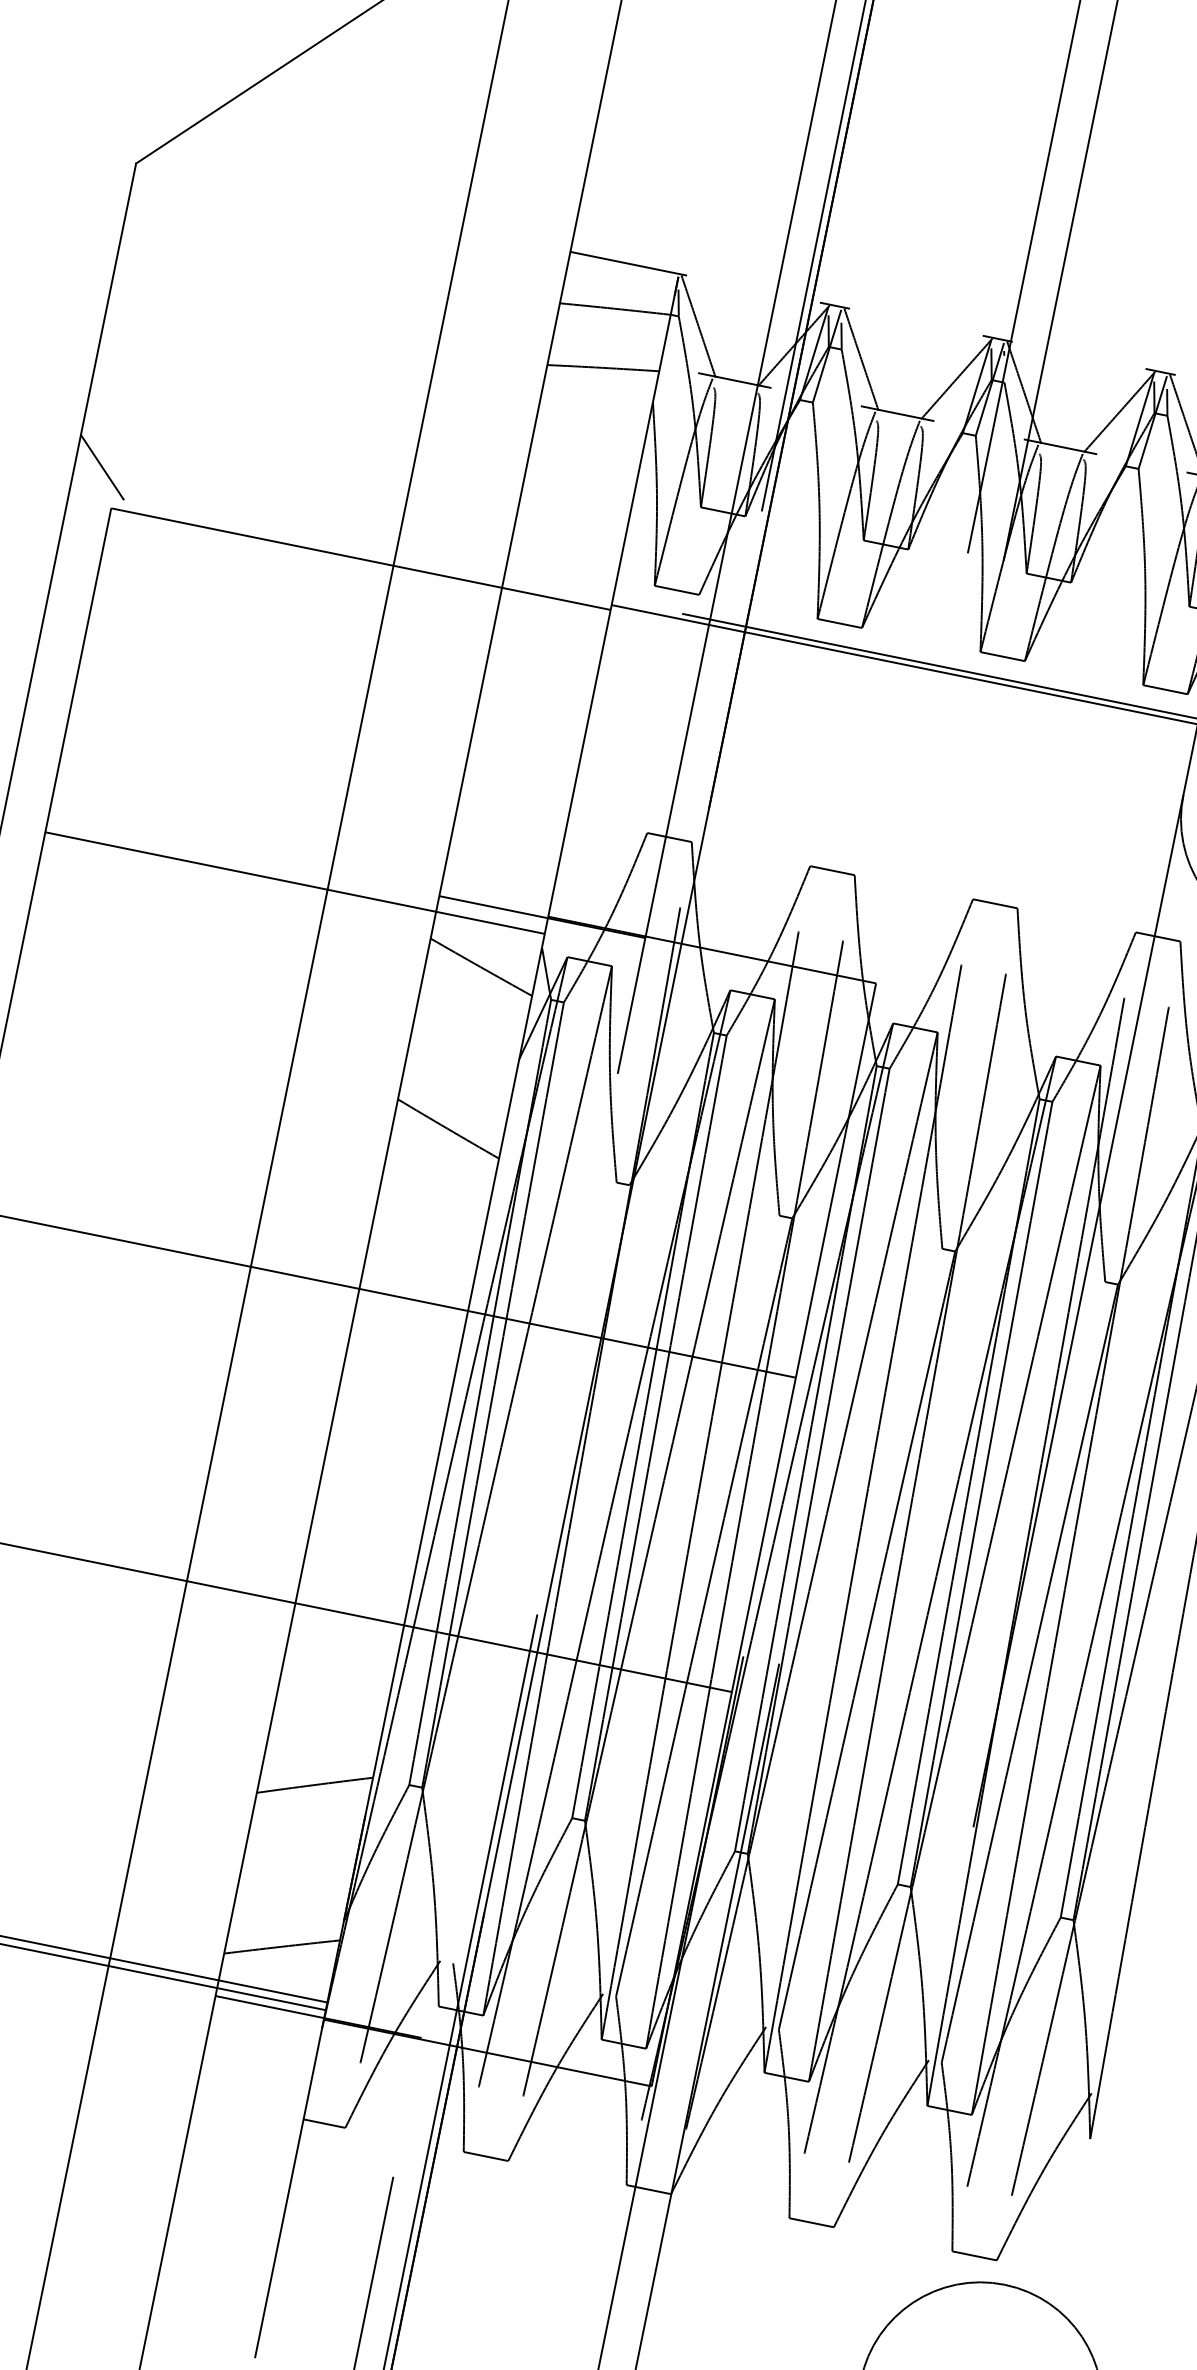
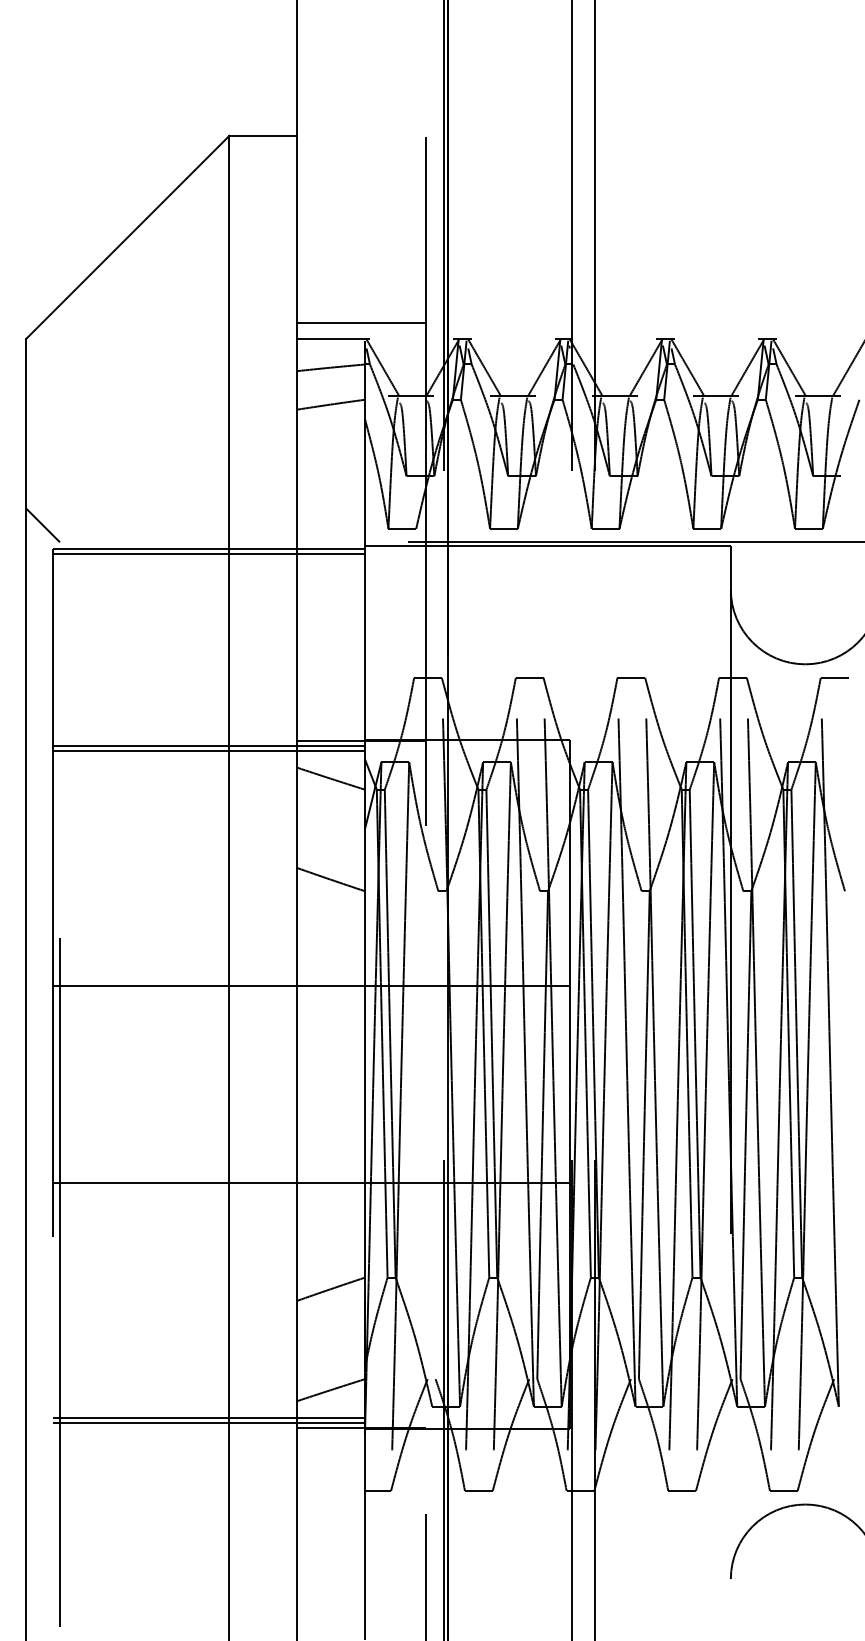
line: (678, 246) -> (361, 322), added
line: (358, 566) -> (208, 553), added
line: (295, 875) -> (208, 746), added

